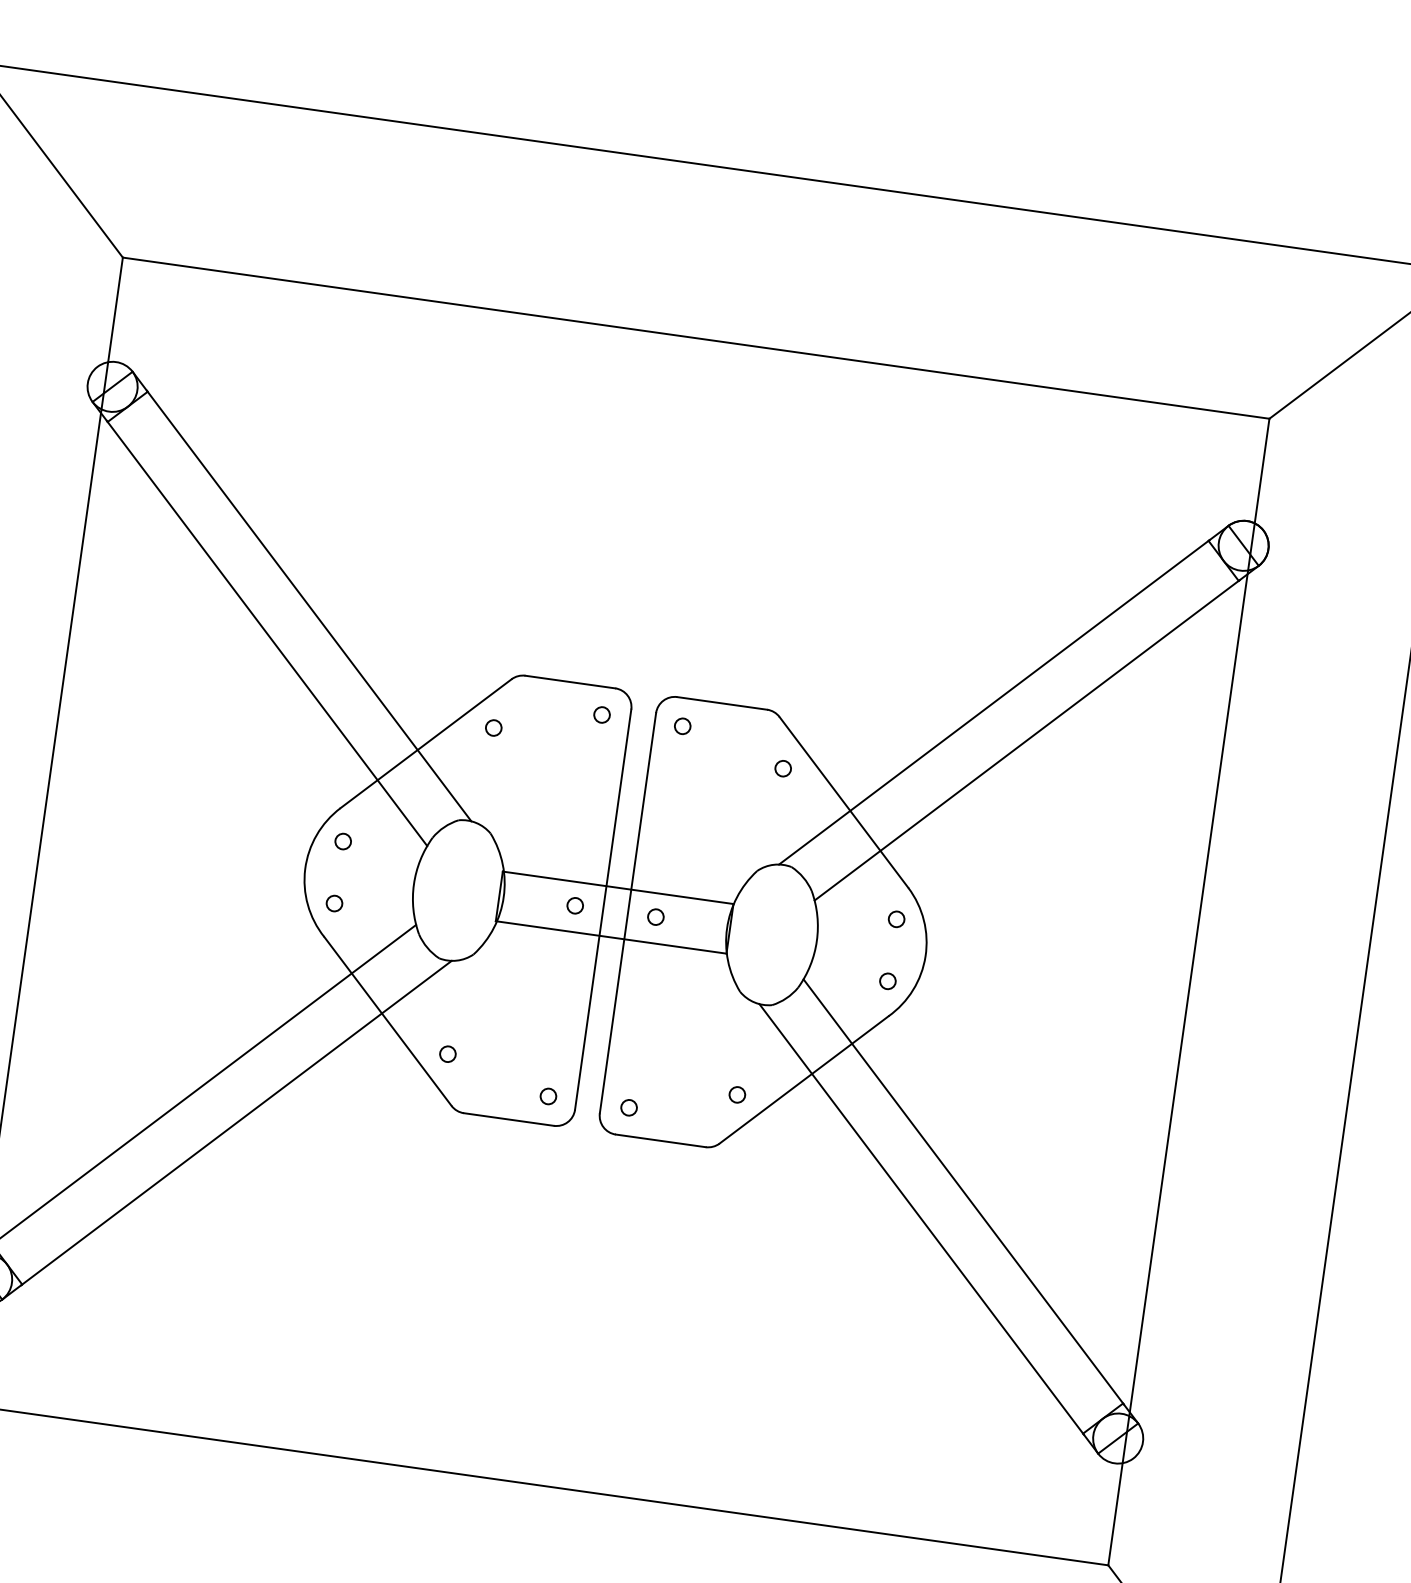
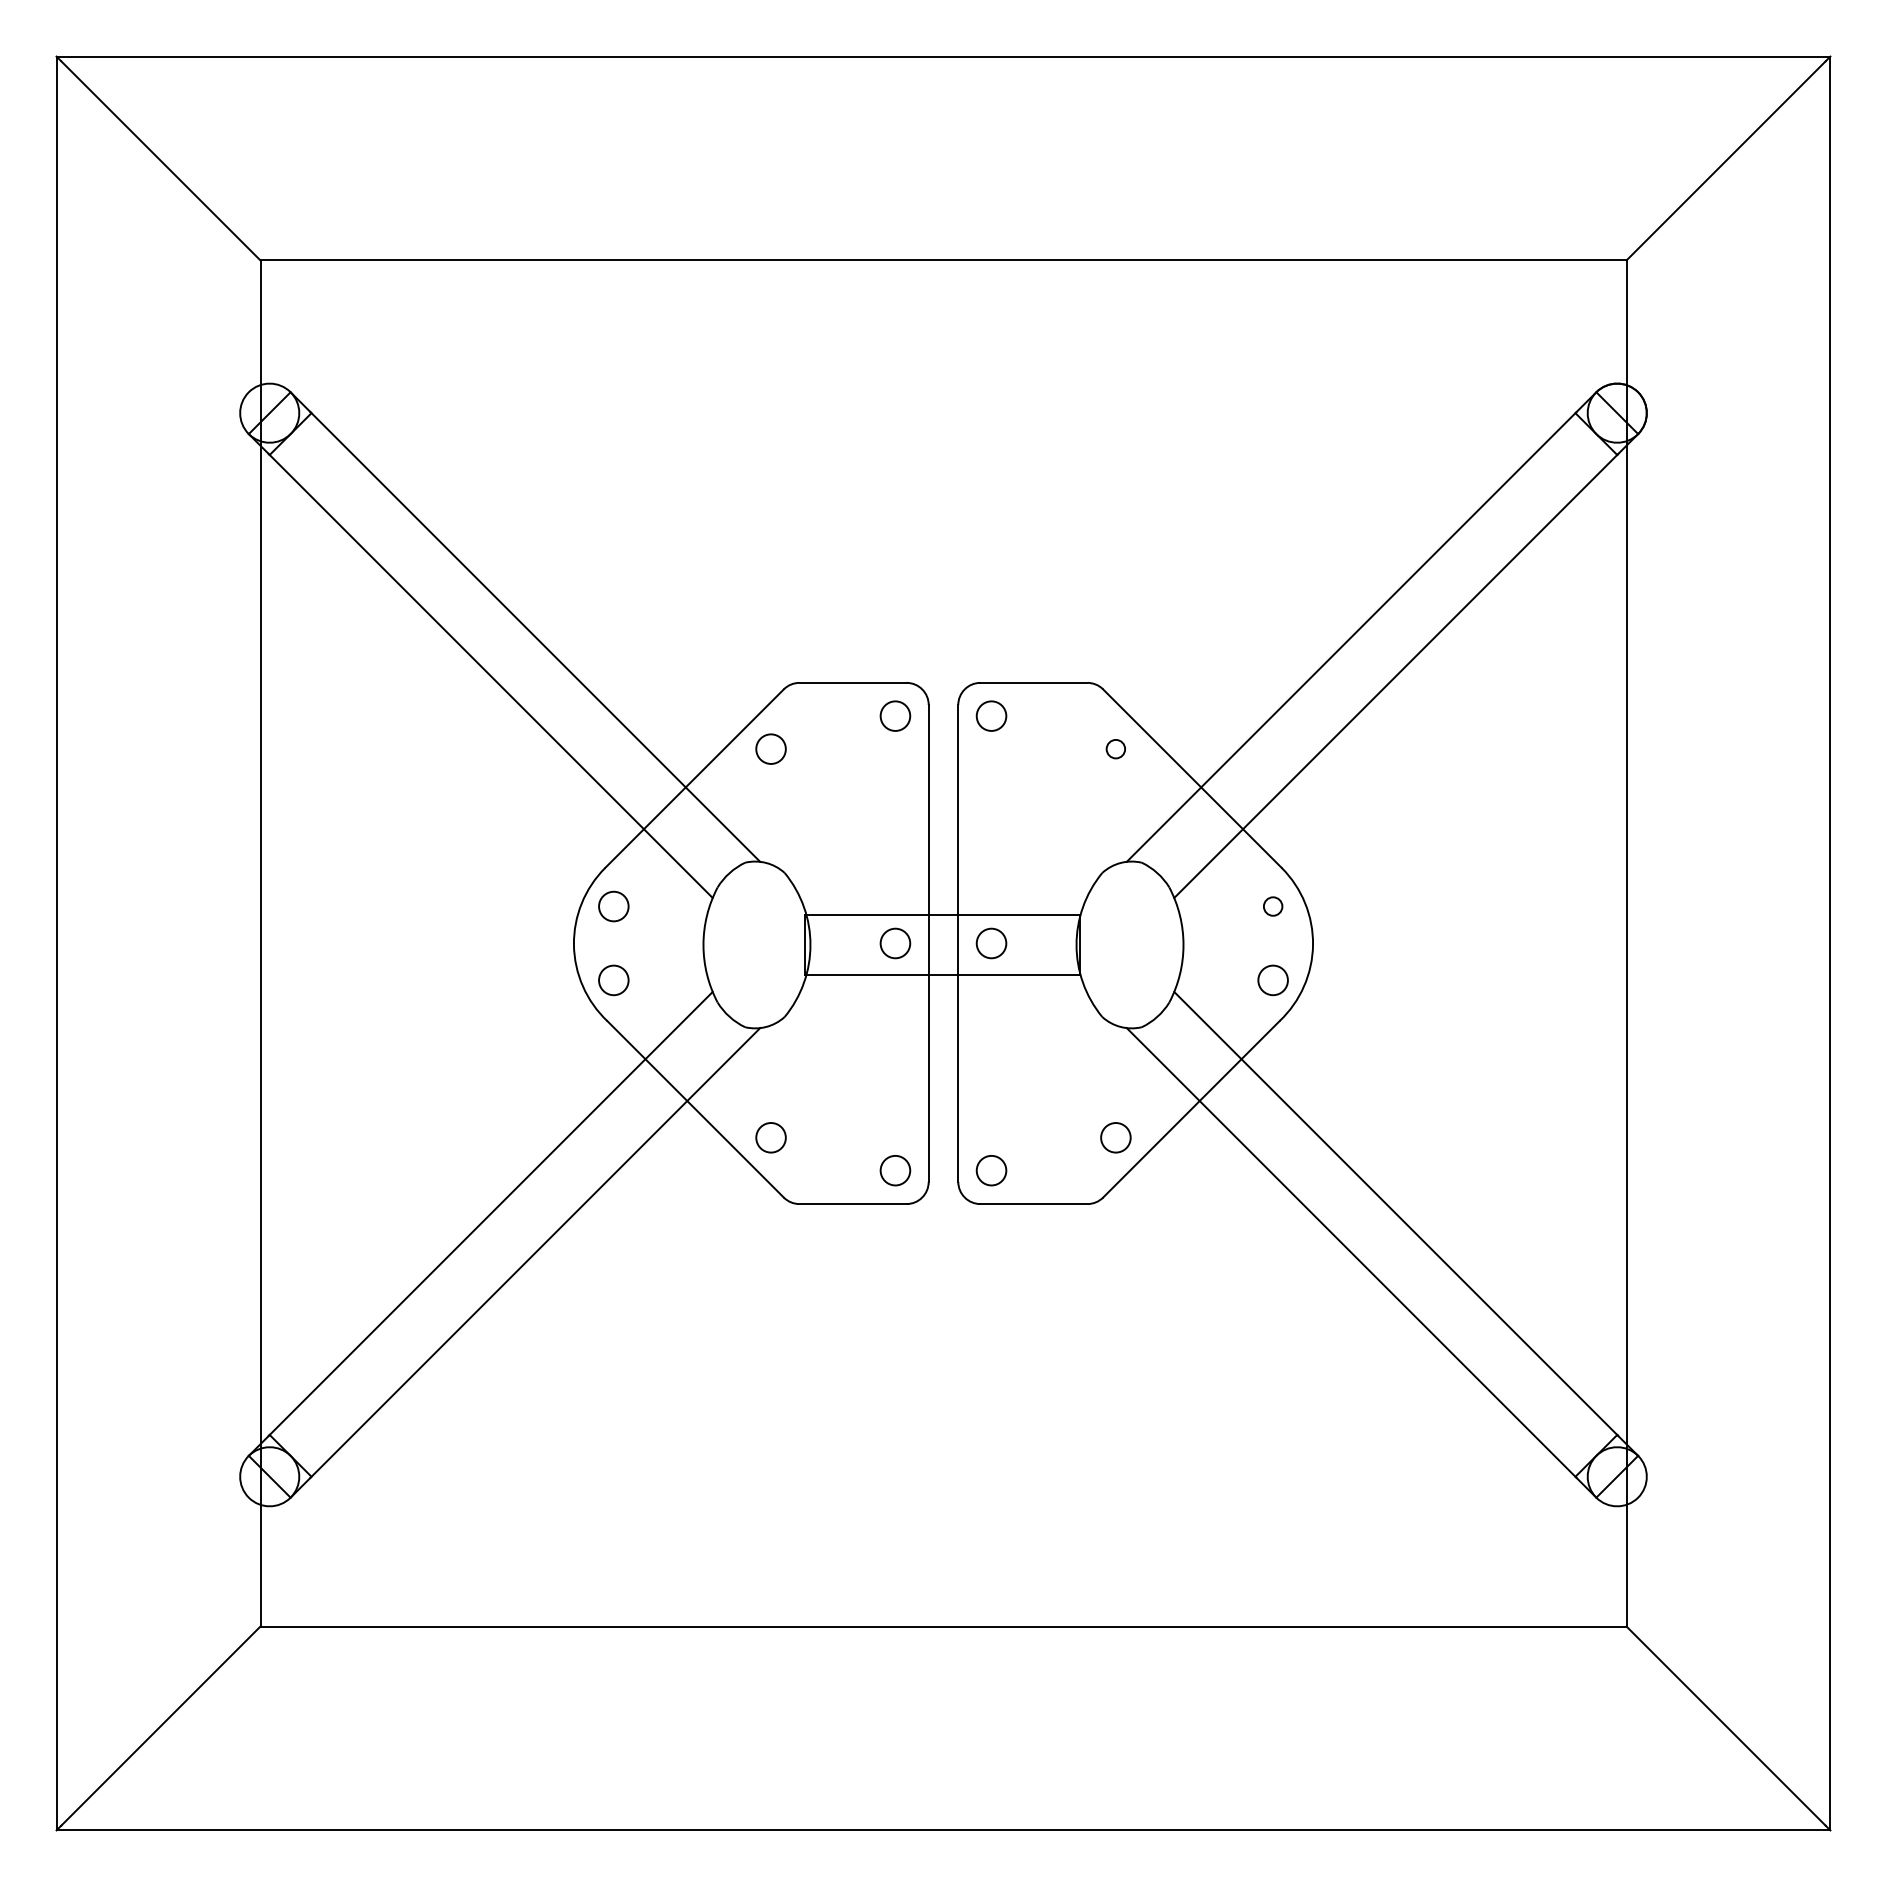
circle: (602, 714) -> (895, 715), size x1.6
circle: (682, 725) -> (991, 715), size x1.6
circle: (493, 727) -> (770, 748), size x1.6
circle: (342, 841) -> (613, 906), size x1.6
circle: (334, 903) -> (613, 980), size x1.6
circle: (575, 905) -> (895, 943), size x1.6
circle: (655, 917) -> (991, 943), size x1.6
circle: (887, 981) -> (1272, 980), size x1.6
circle: (447, 1053) -> (770, 1137), size x1.6
circle: (737, 1094) -> (1115, 1137), size x1.6
circle: (548, 1096) -> (895, 1170), size x1.6
circle: (629, 1107) -> (991, 1170), size x1.6

